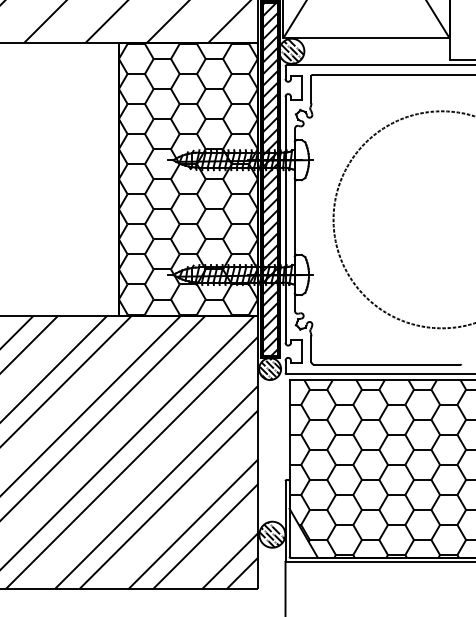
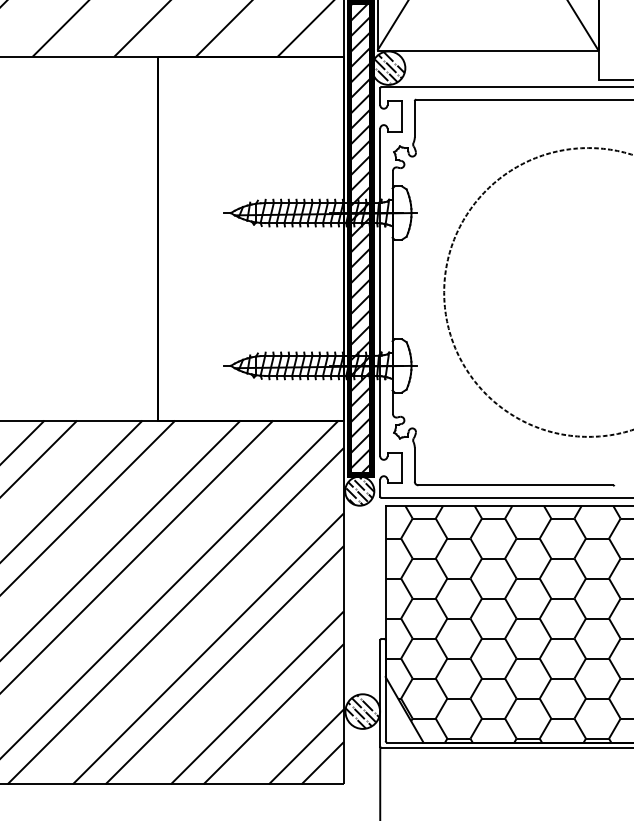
hatch: (188, 179) -> (251, 238), removed

